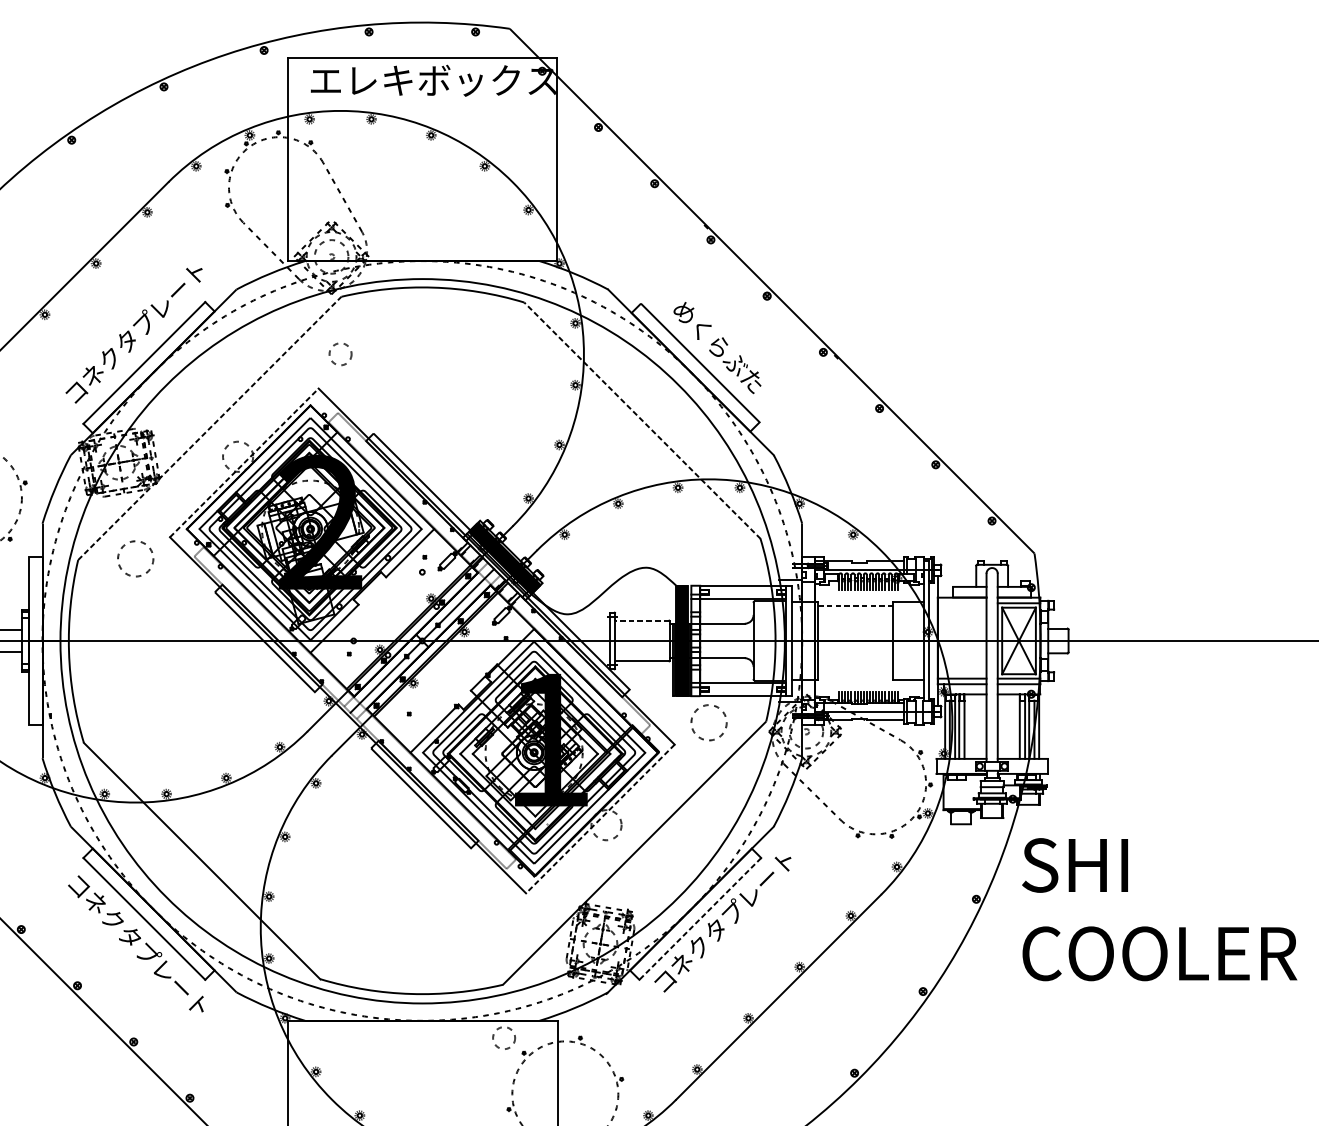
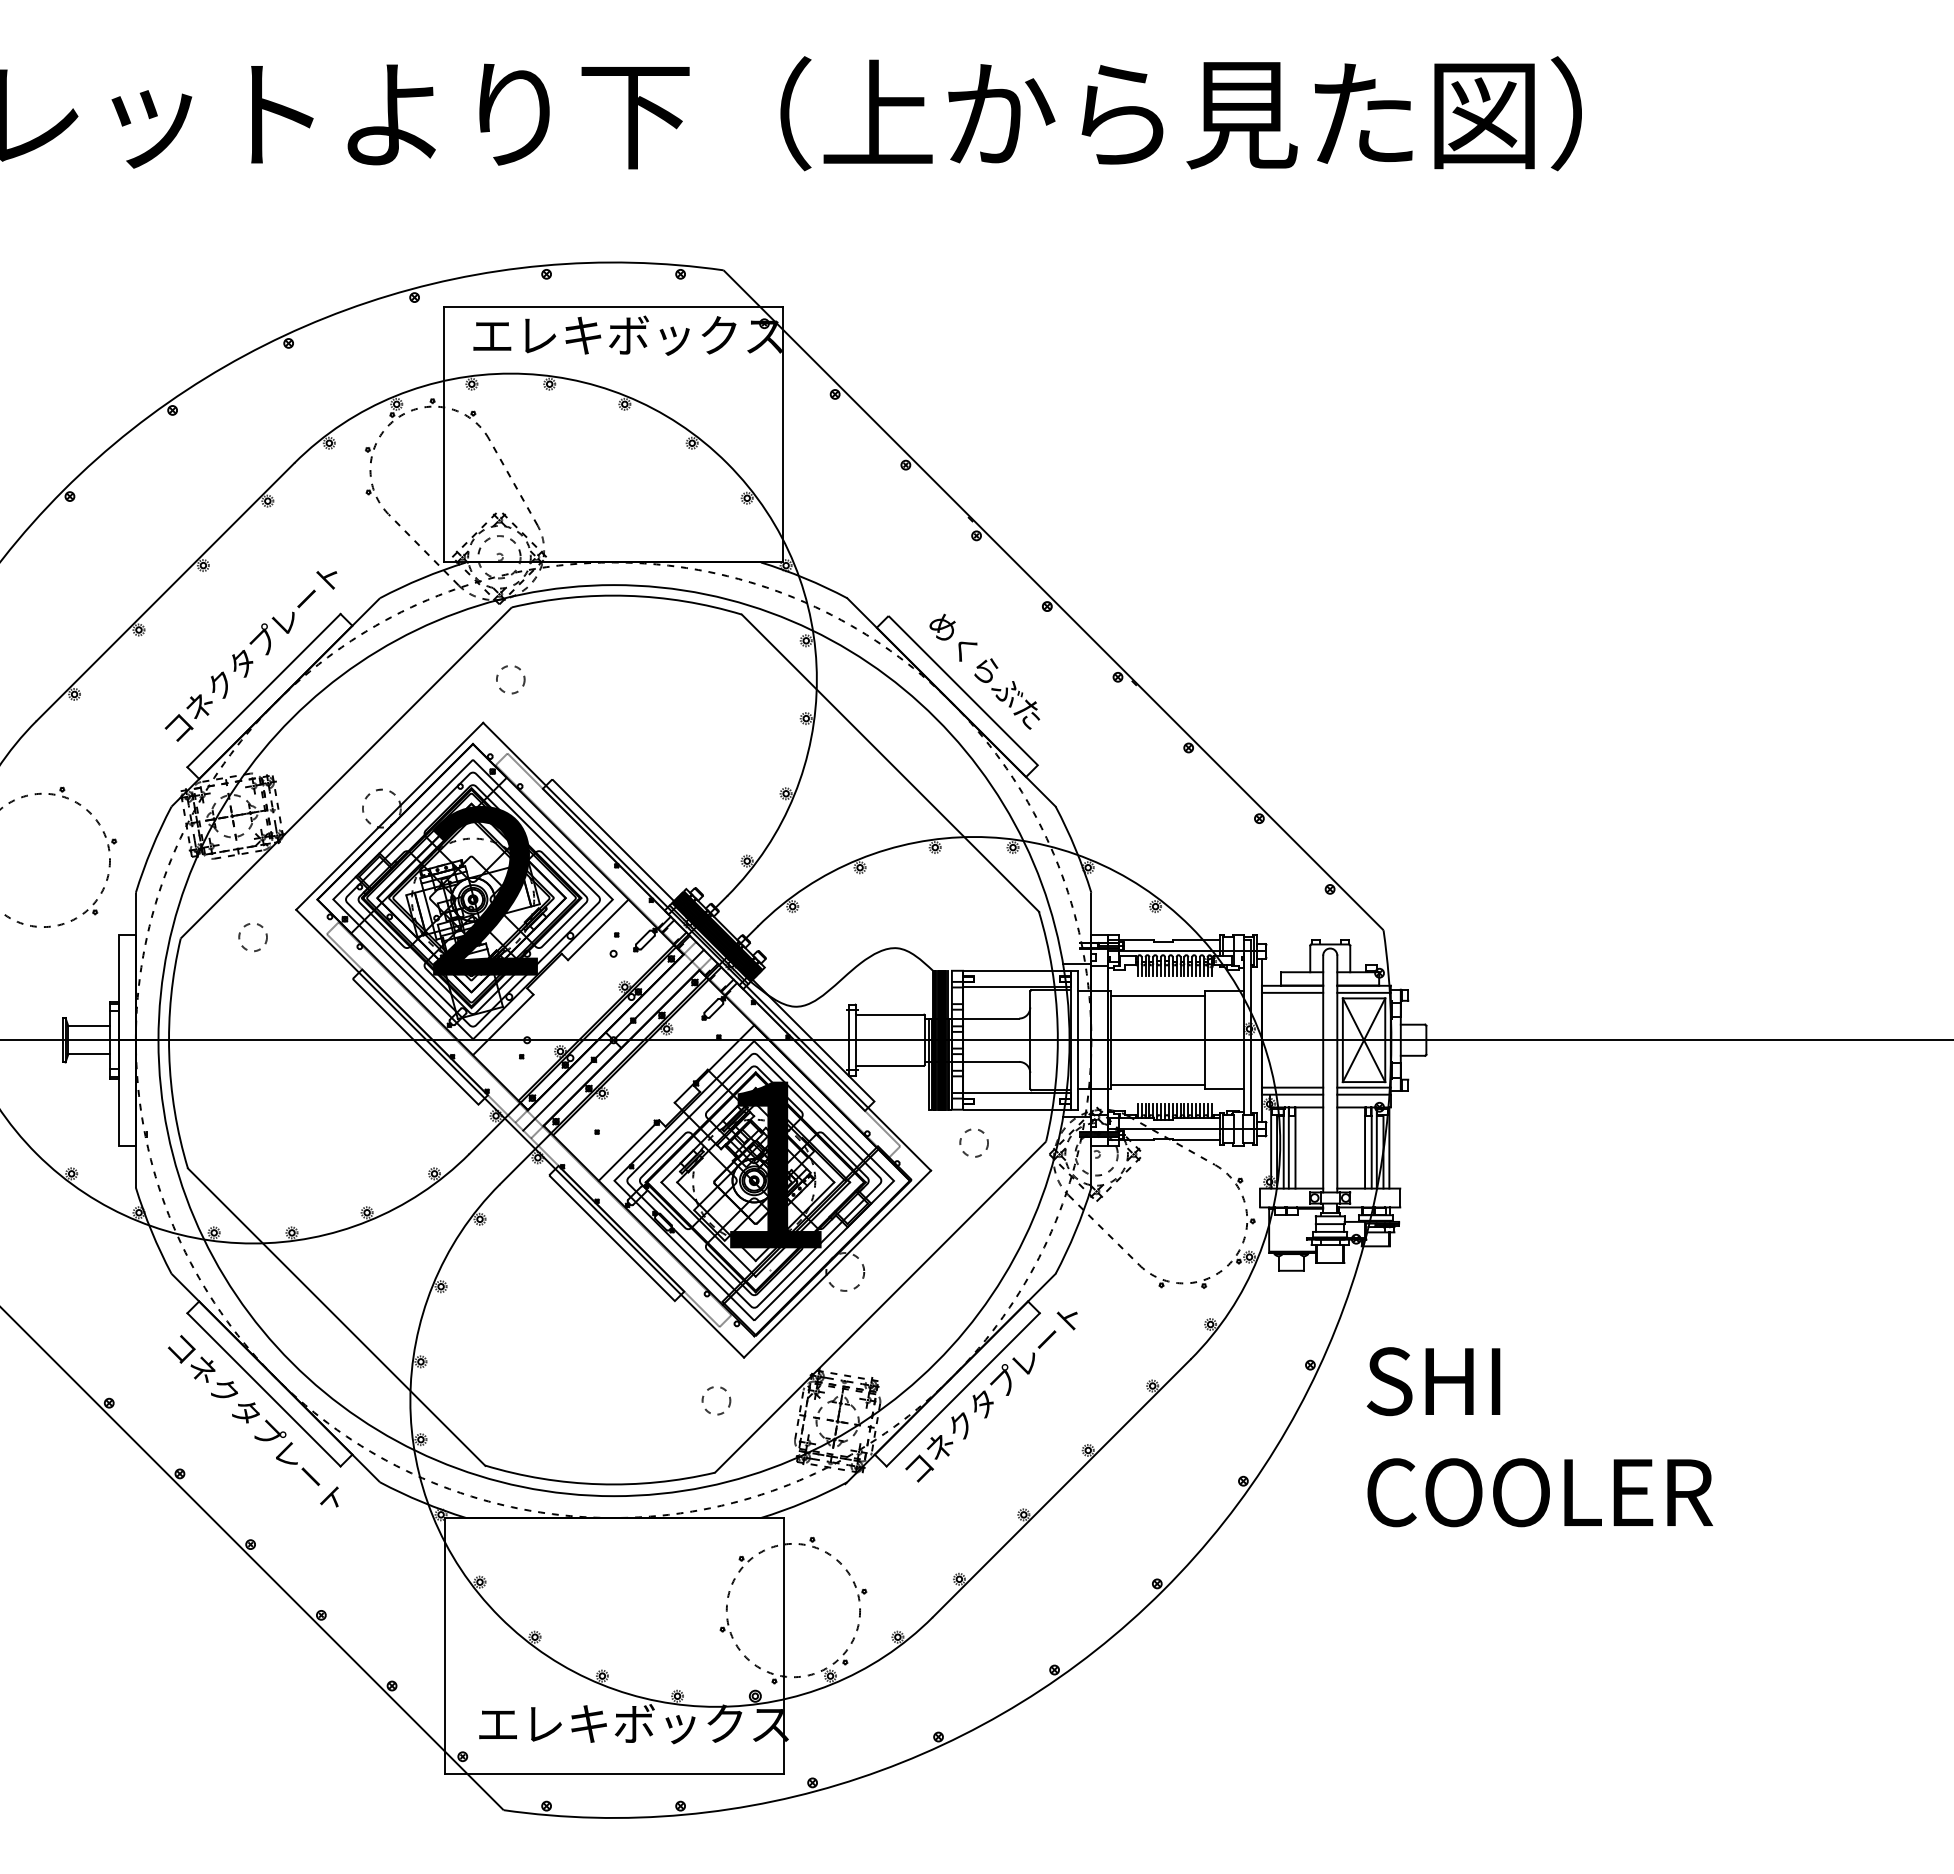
line: (642, 420) -> (890, 762), dashed -> solid
line: (209, 428) -> (346, 772), dashed -> solid
line: (244, 462) -> (390, 815), dashed -> solid
circle: (135, 559) -> (252, 937), size x0.62
line: (962, 603) -> (1292, 992), added
line: (855, 605) -> (1158, 995), dashed -> solid
line: (642, 620) -> (890, 1014), dashed -> solid
line: (855, 676) -> (1158, 1084), added
circle: (708, 722) -> (973, 1142), size x0.62
line: (600, 819) -> (837, 1264), dashed -> solid
text: (1159, 909) -> (1539, 1437), moved
line: (699, 919) -> (962, 1390), dashed -> solid
circle: (504, 1037) -> (716, 1400), moved

